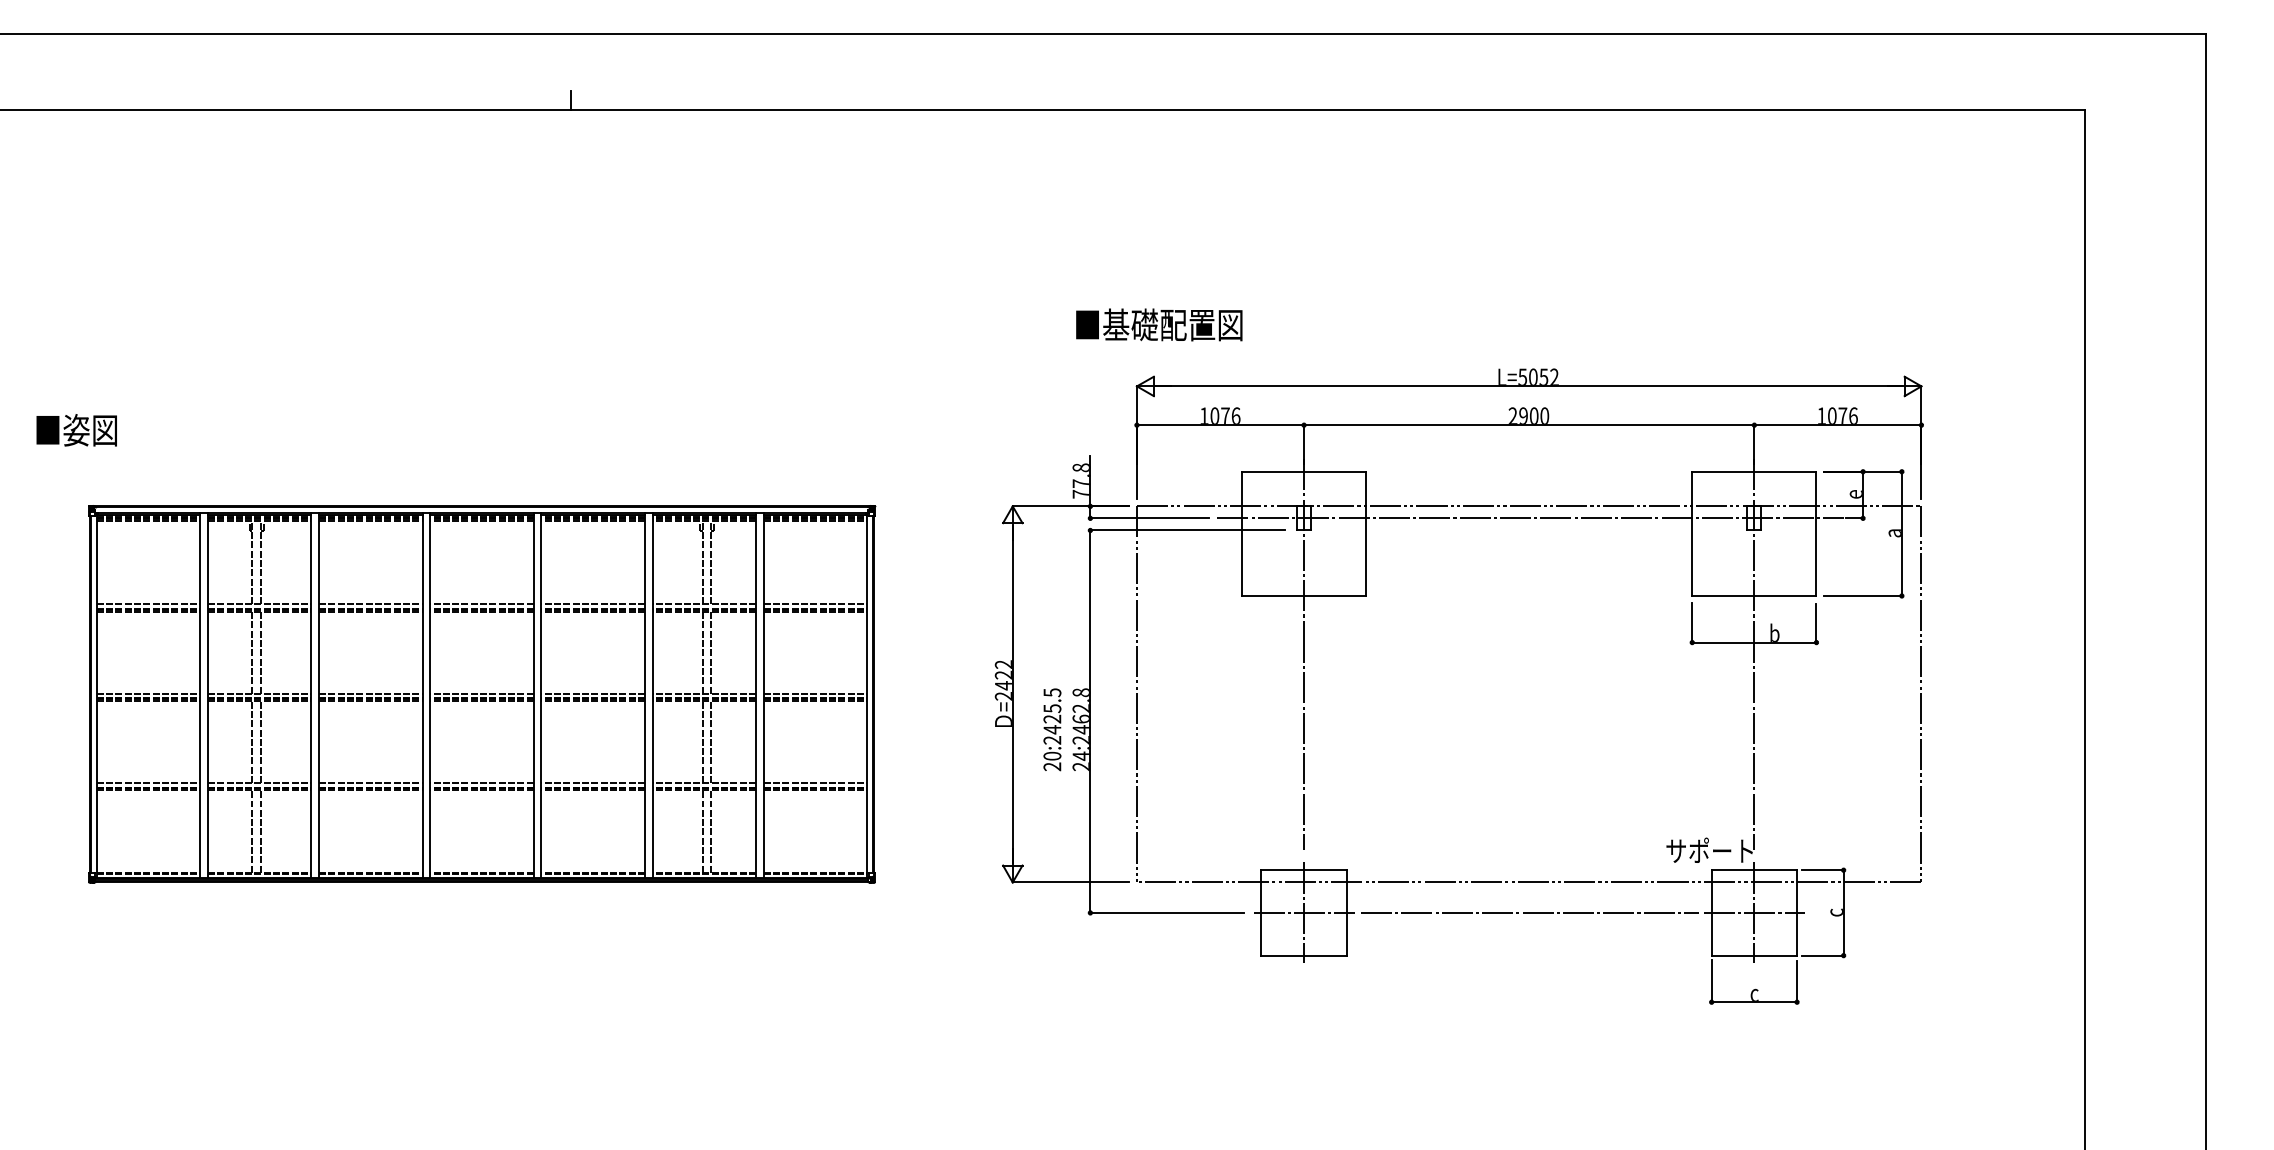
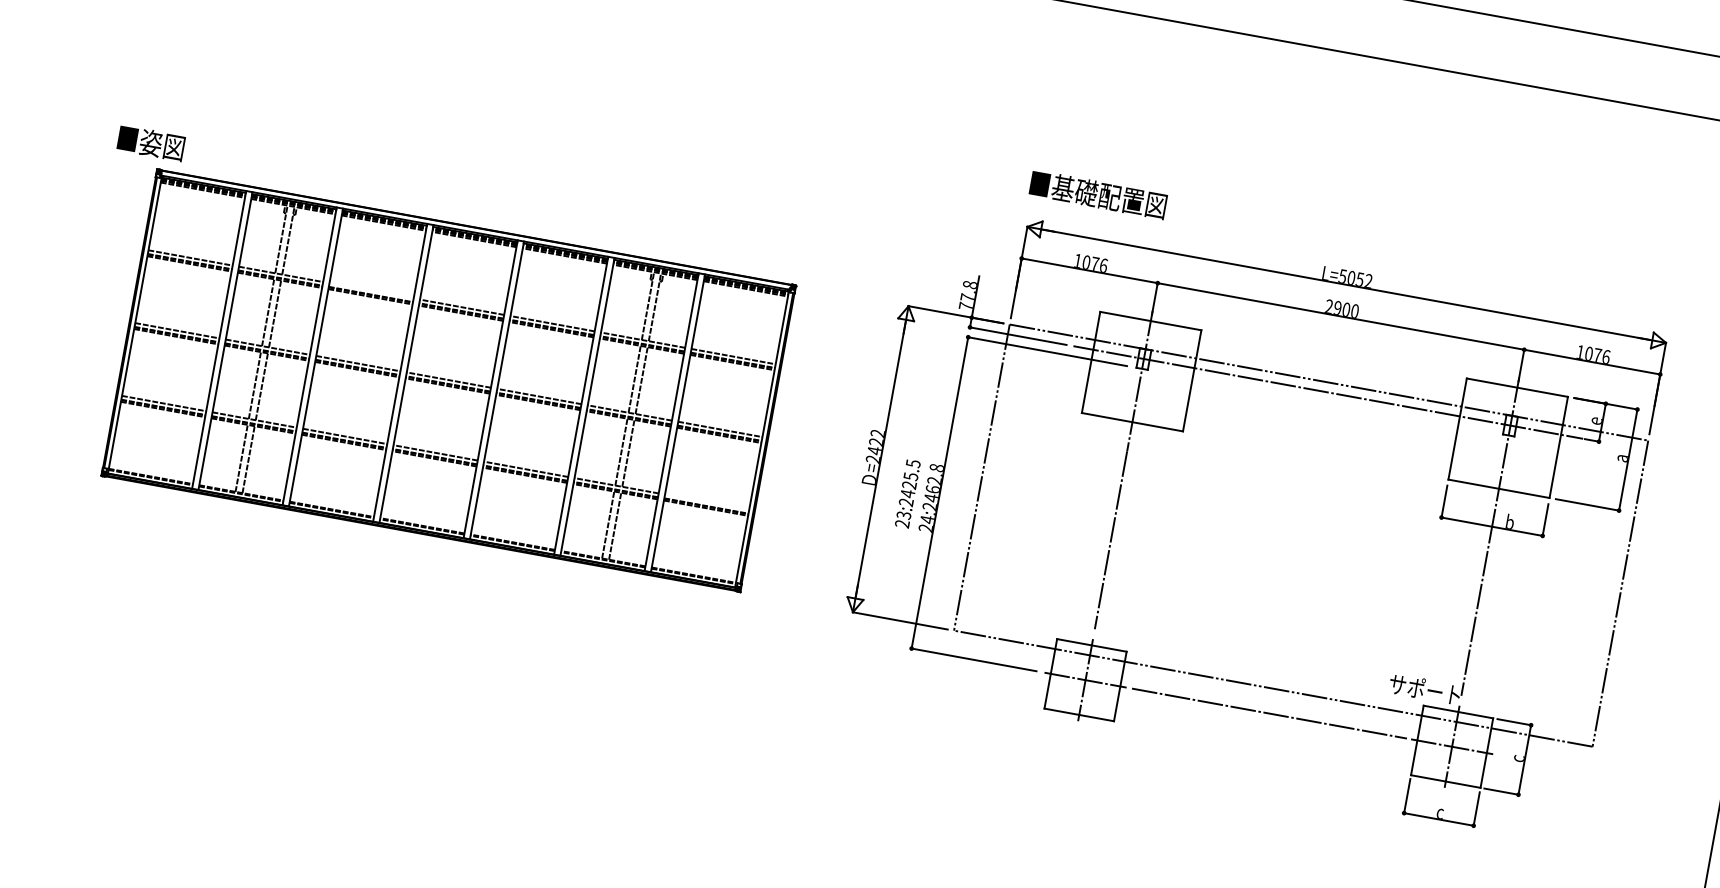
text: (1159, 324) -> (1098, 194), moved
text: (76, 430) -> (150, 143), moved
line: (370, 604) -> (371, 291), removed
text: (1052, 755) -> (904, 514), 20:2425.5 -> 23:2425.5
line: (815, 783) -> (707, 502), removed

